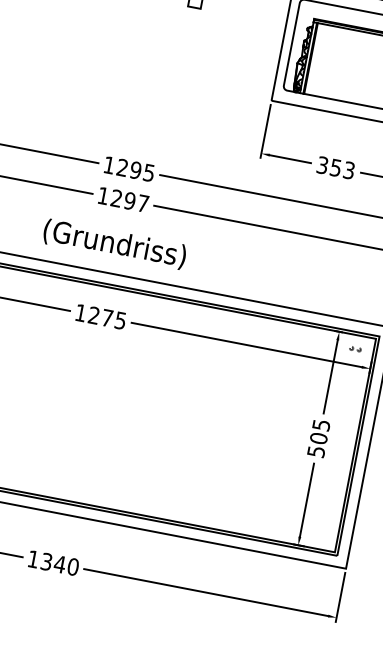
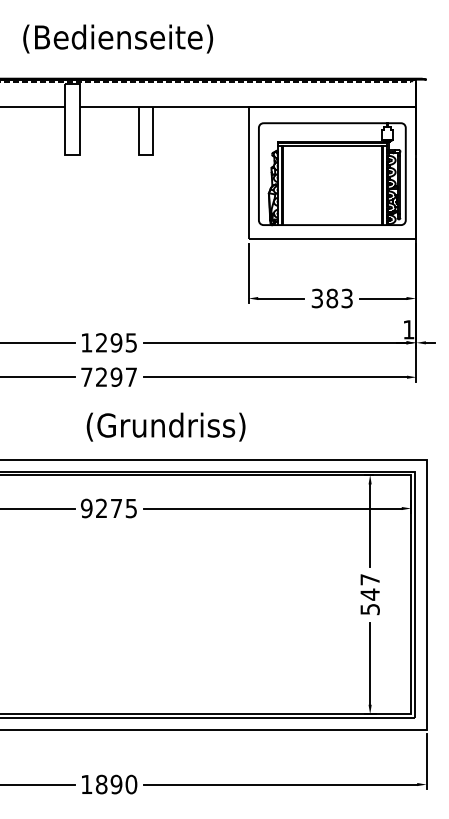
text: (336, 167) -> (332, 298), 353 -> 383
text: (103, 195) -> (86, 376), 1297 -> 7297
text: (114, 243) -> (165, 426), moved
text: (80, 313) -> (86, 508), 1275 -> 9275
part: (355, 349) -> (391, 490), removed
text: (319, 432) -> (369, 587), 505 -> 547
text: (52, 562) -> (108, 784), 1340 -> 1890

